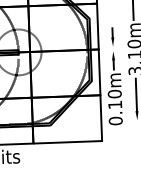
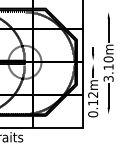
text: (115, 93) -> (93, 94), 0.10m -> 0.12m

